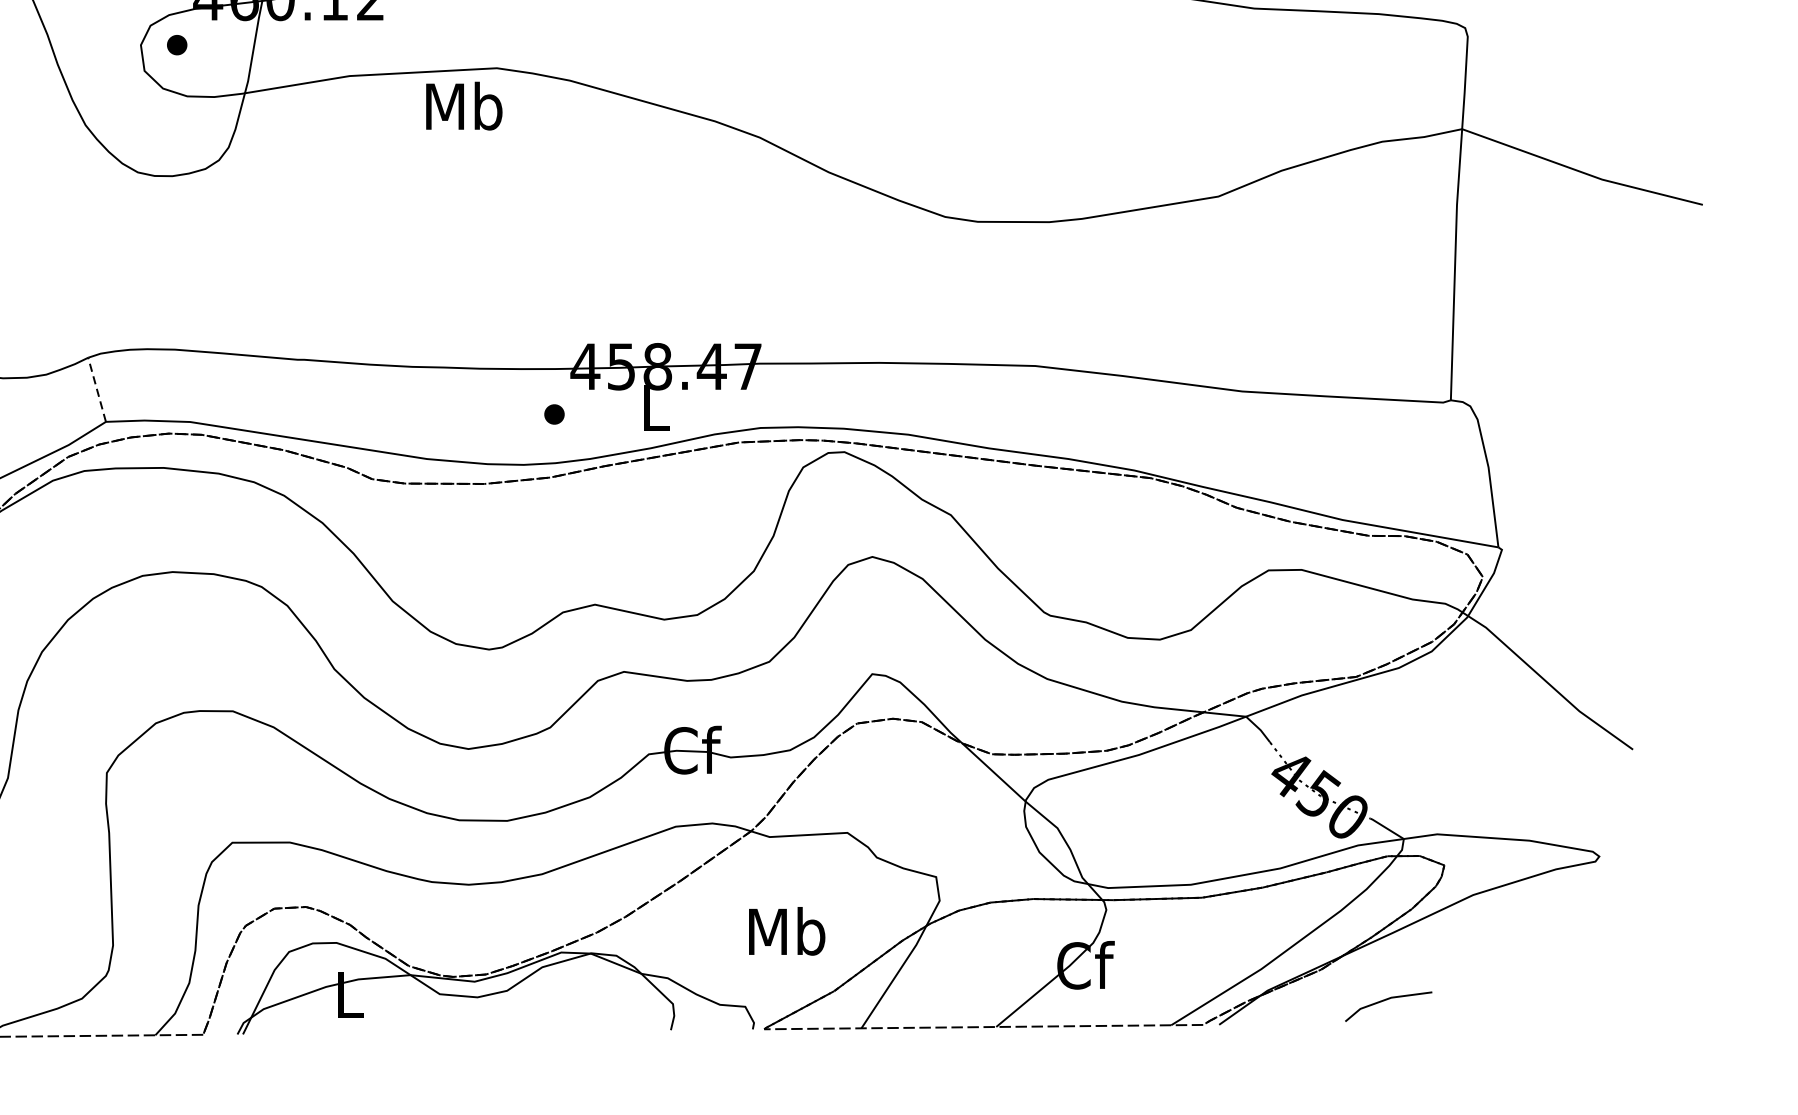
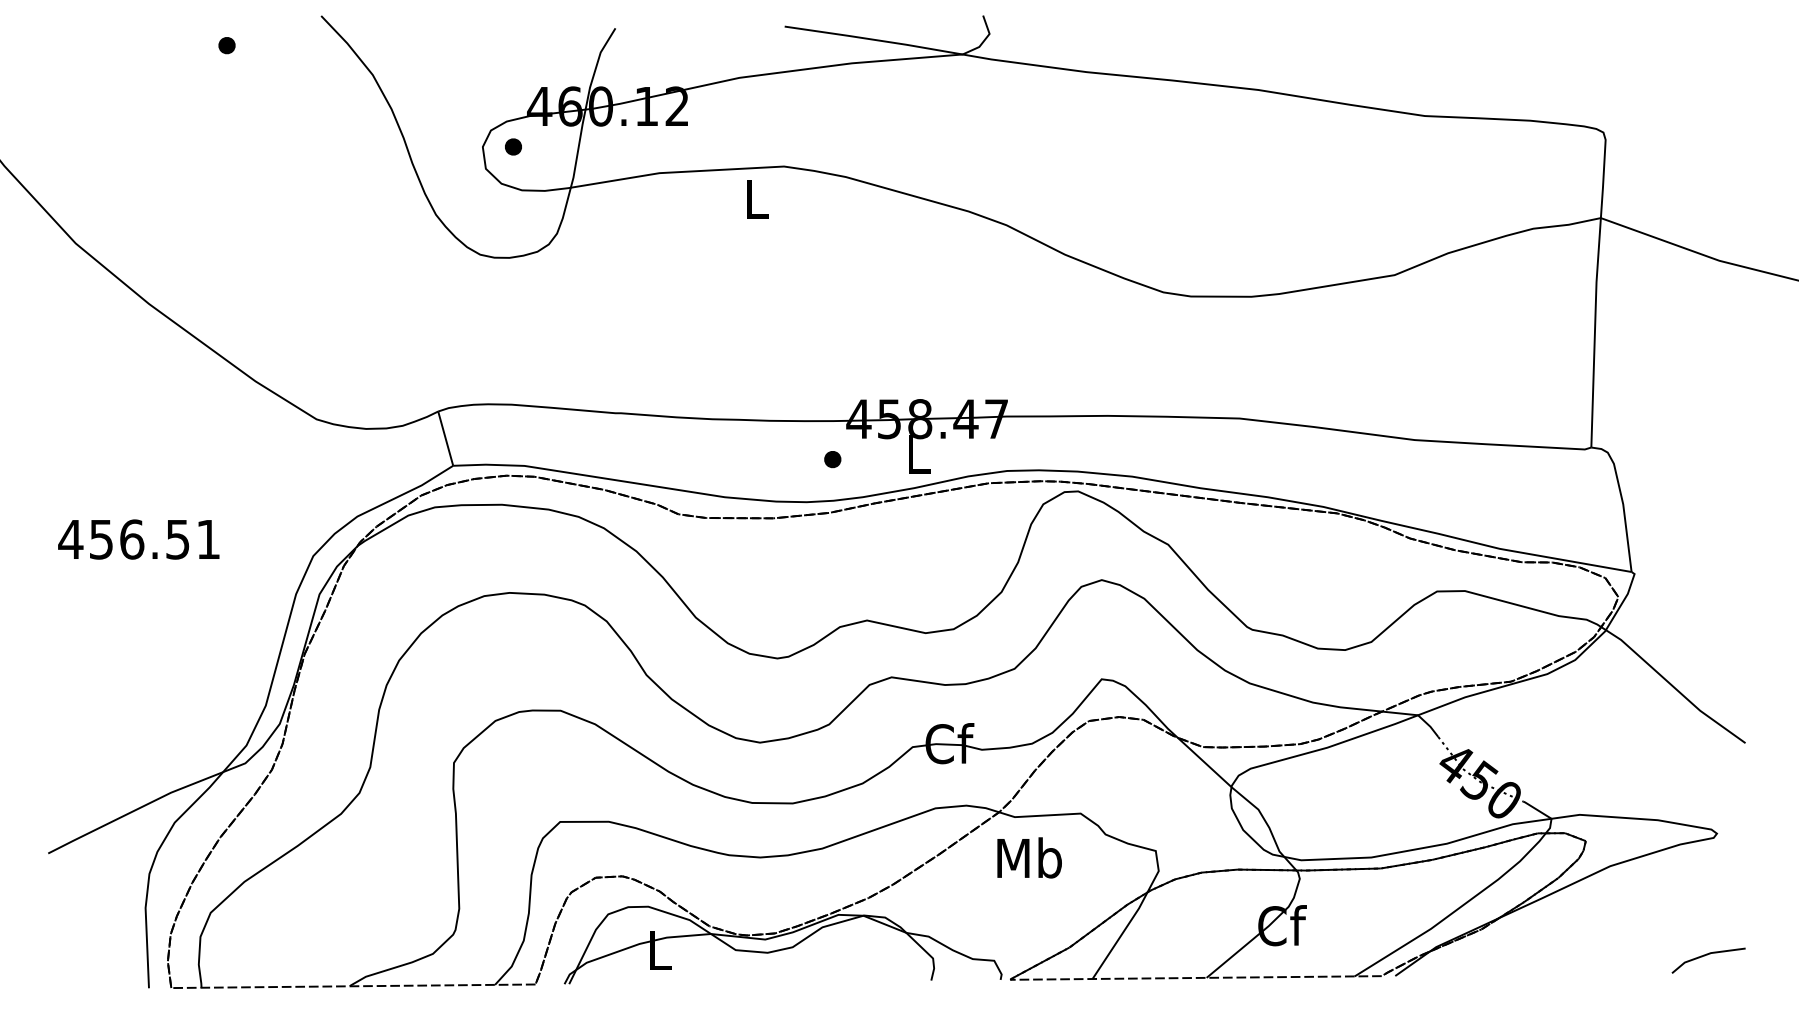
text: (464, 106) -> (756, 198), Mb -> L
line: (96, 389) -> (445, 438), dashed -> solid
text: (786, 930) -> (1029, 857), moved
line: (1387, 1000) -> (1707, 955), moved

